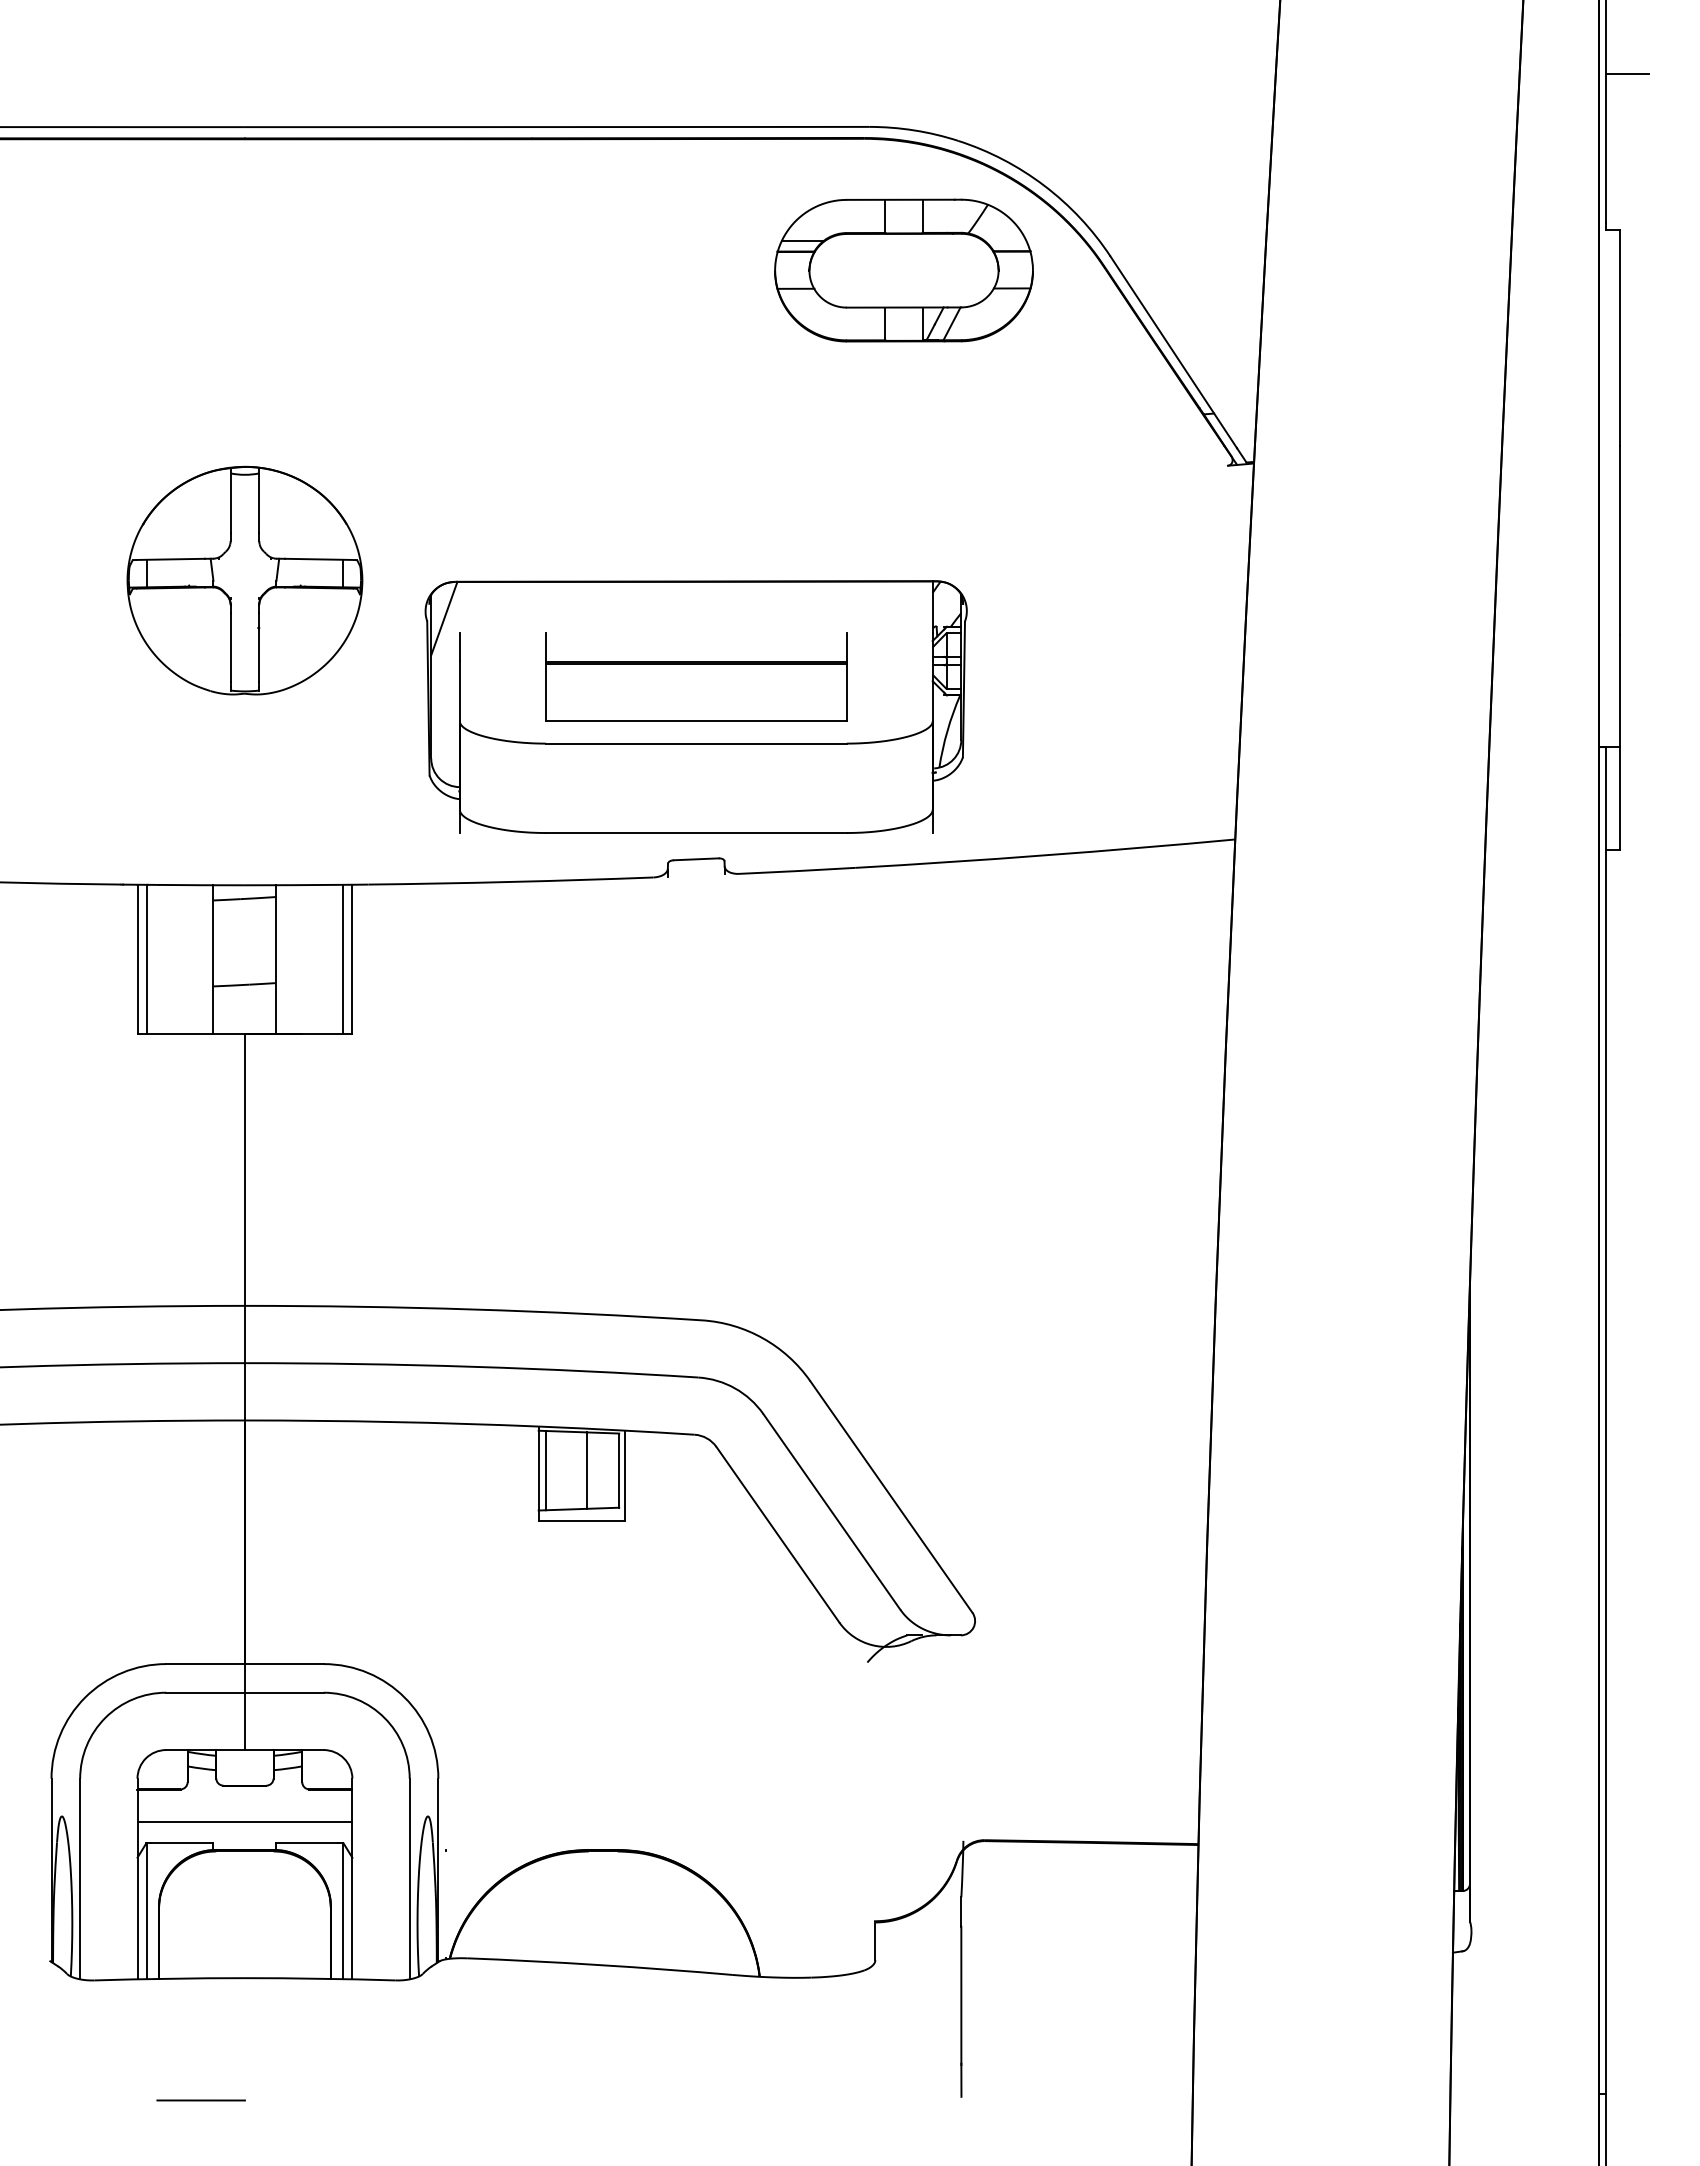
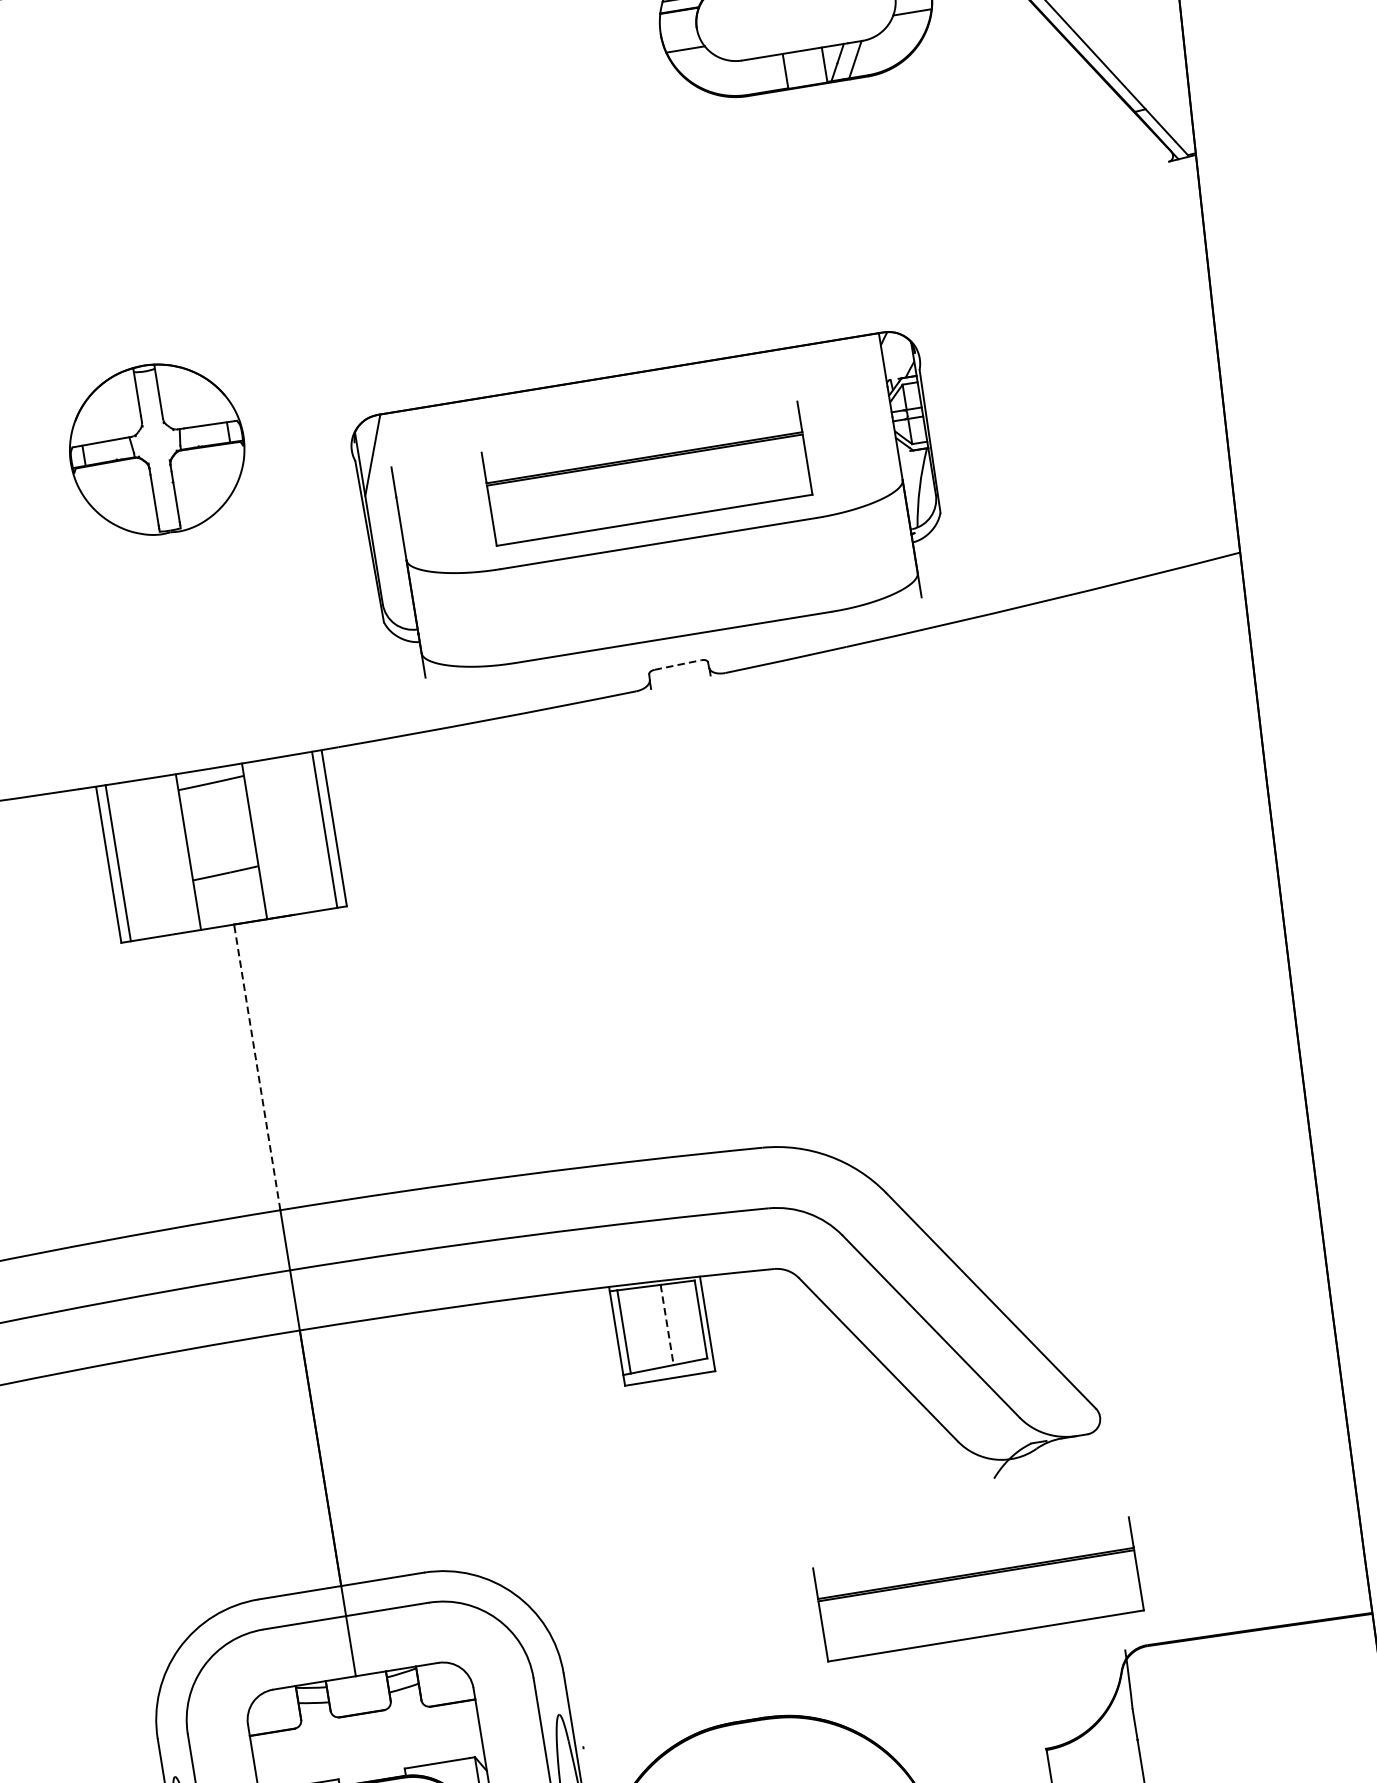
part: (244, 580) -> (156, 449), size x0.7
line: (696, 859) -> (678, 665), solid -> dashed
line: (244, 1169) -> (256, 1067), solid -> dashed
line: (586, 1471) -> (666, 1325), solid -> dashed
part: (836, 1762) -> (978, 1588), added
line: (244, 1821) -> (367, 1751), removed

